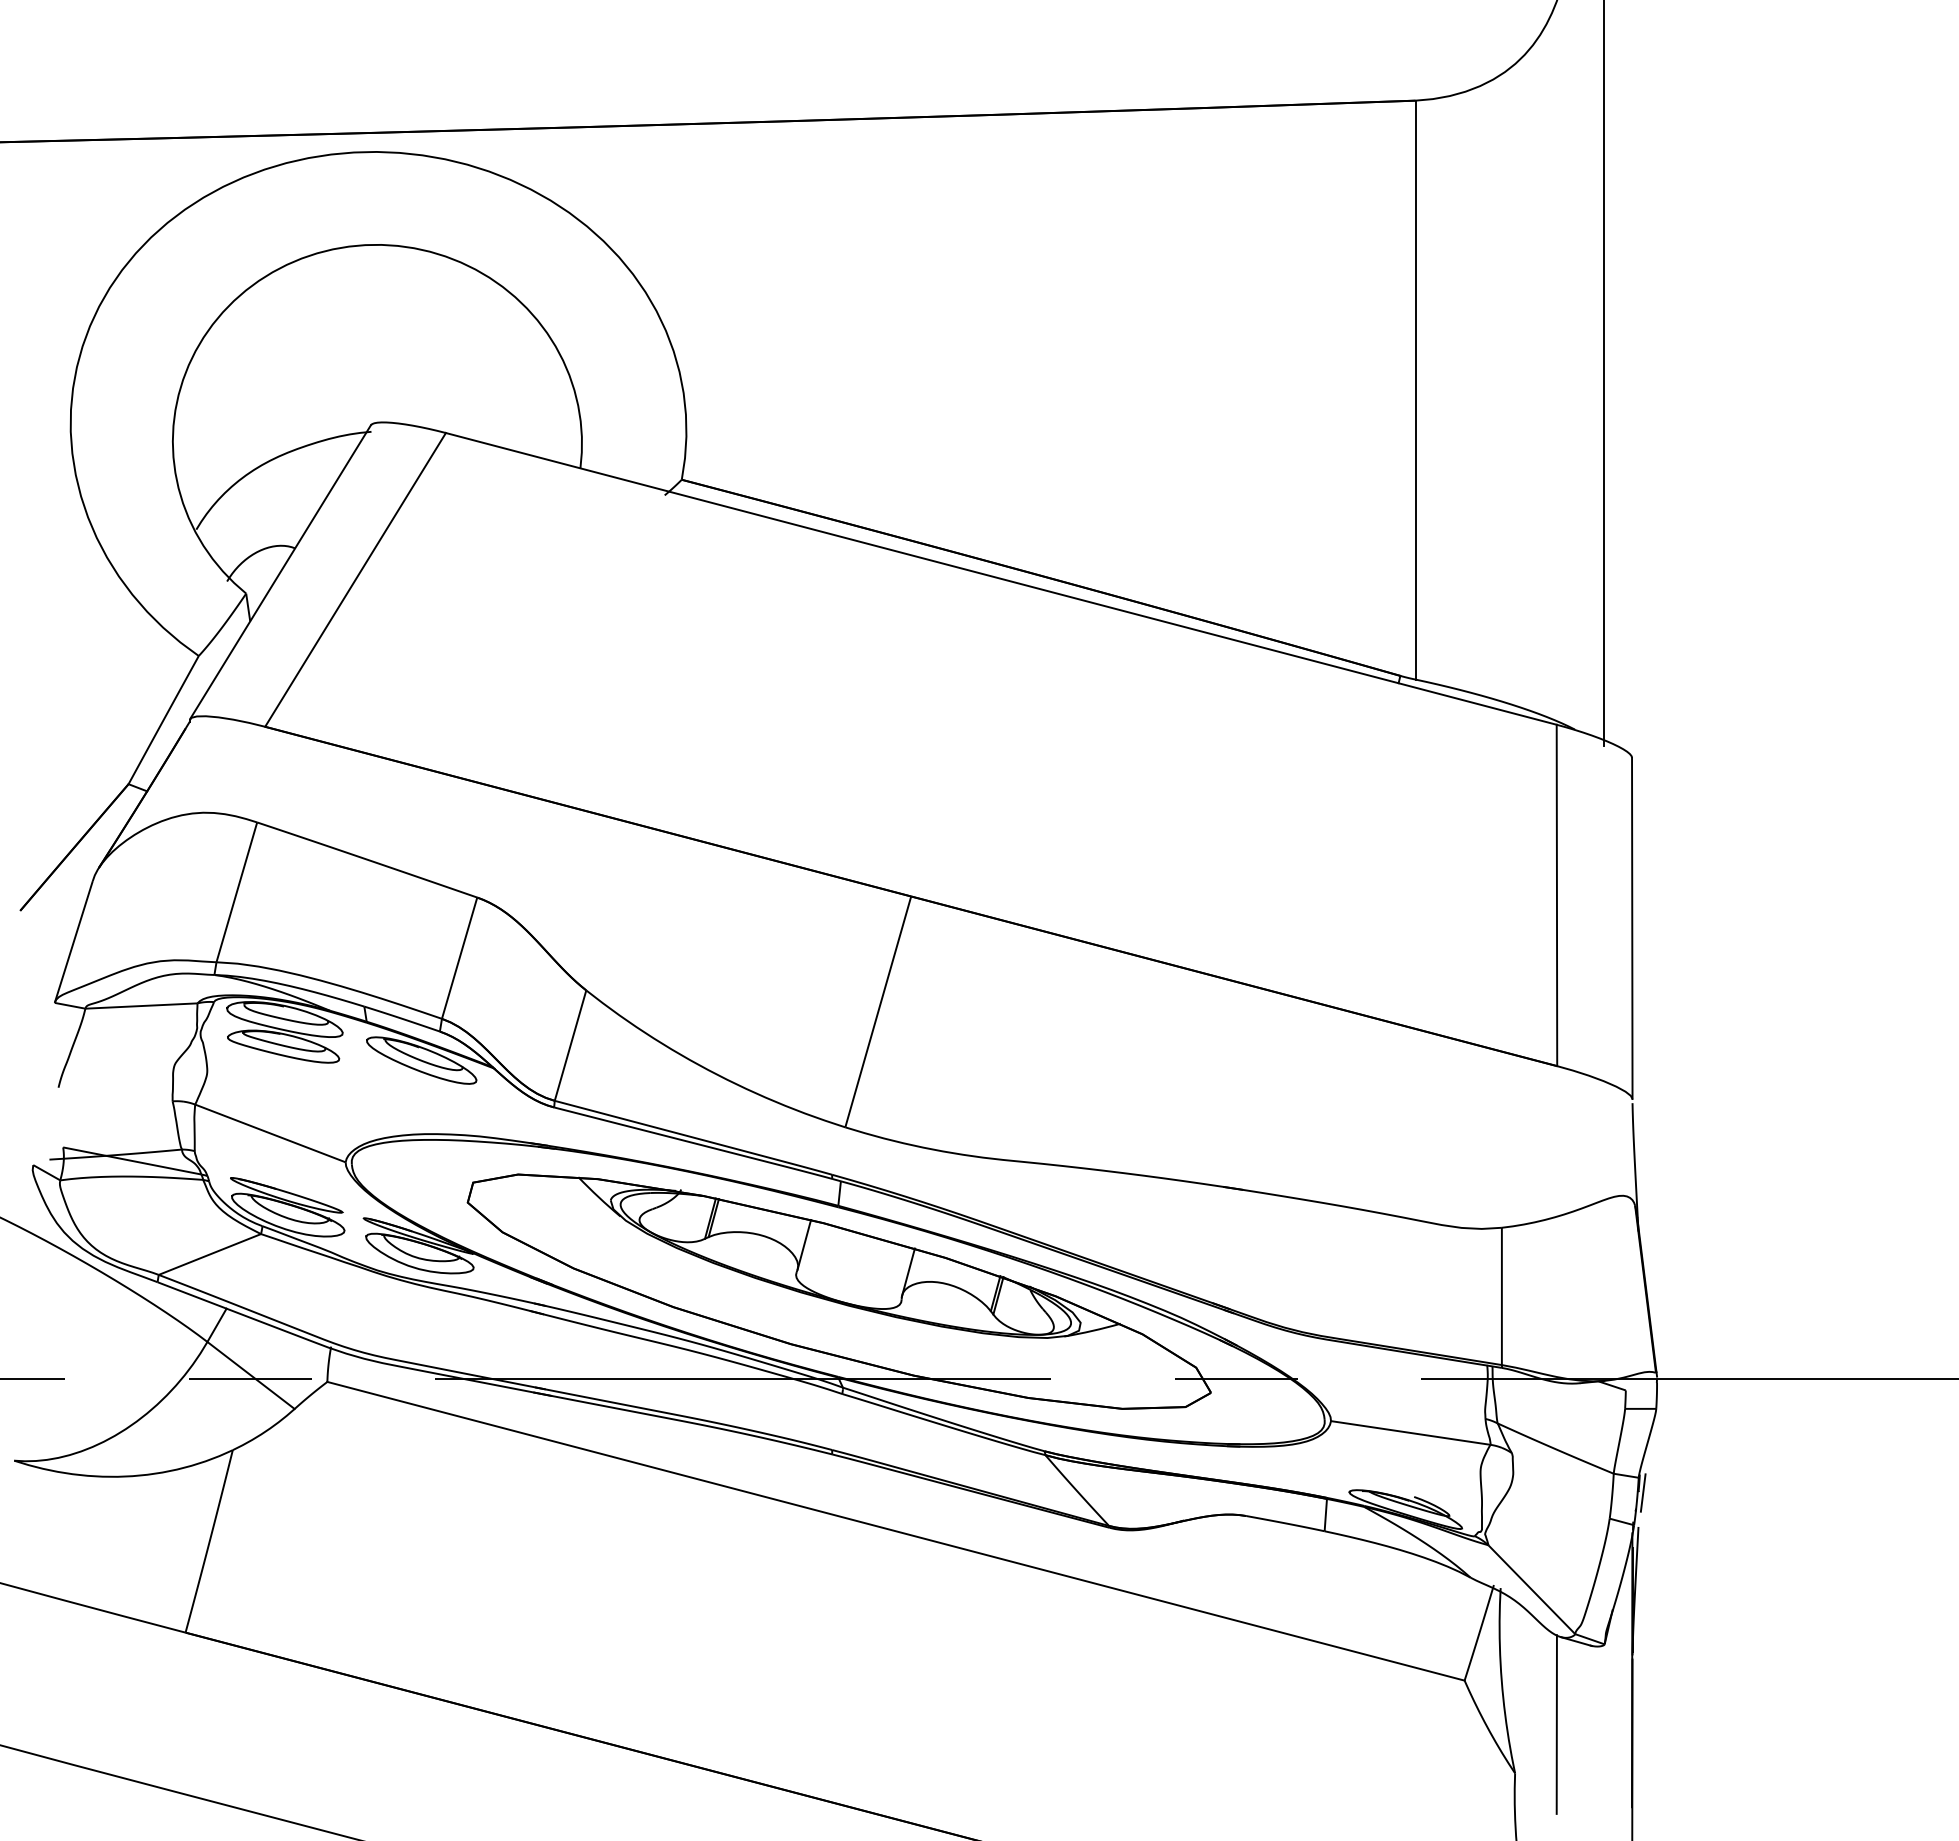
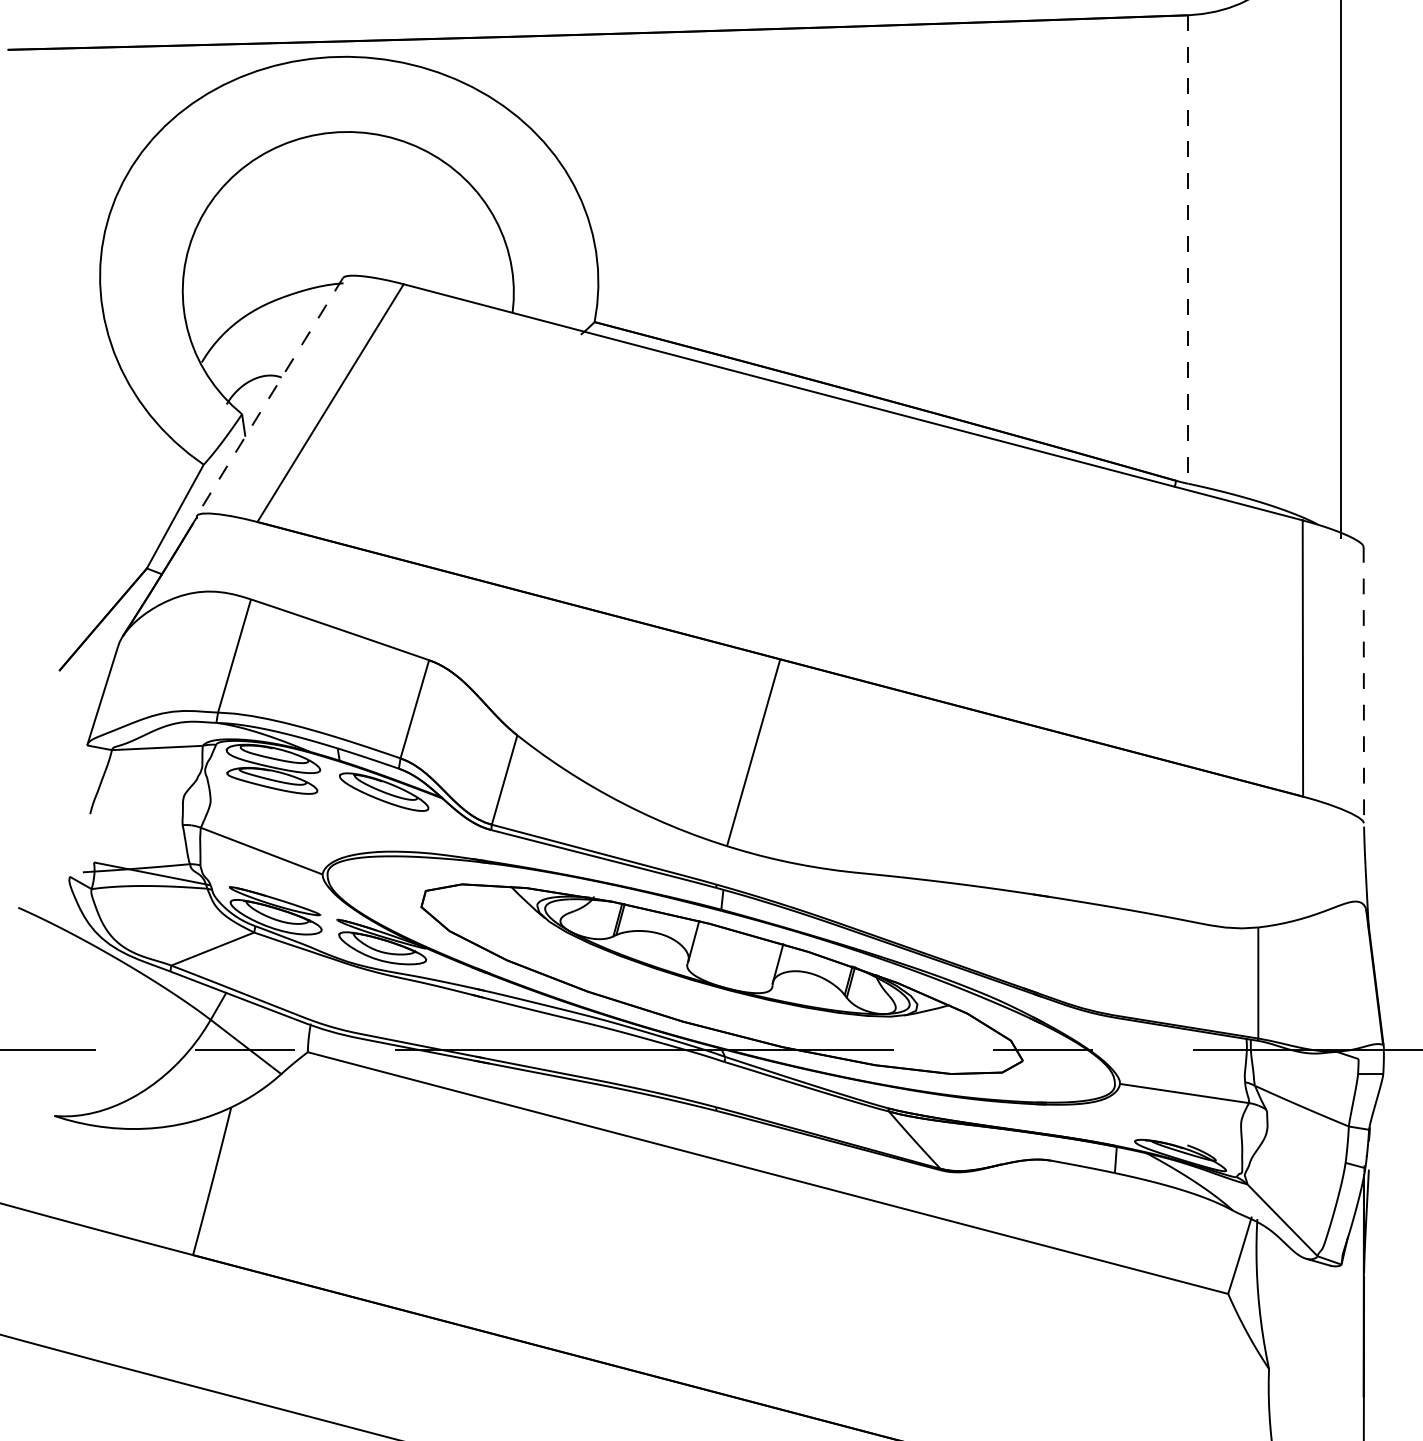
line: (1415, 390) -> (1188, 249), solid -> dashed
line: (280, 572) -> (269, 397), solid -> dashed
line: (1632, 928) -> (1364, 685), solid -> dashed
line: (1642, 1492) -> (1372, 1141), removed
line: (1556, 1724) -> (1302, 1329), removed

